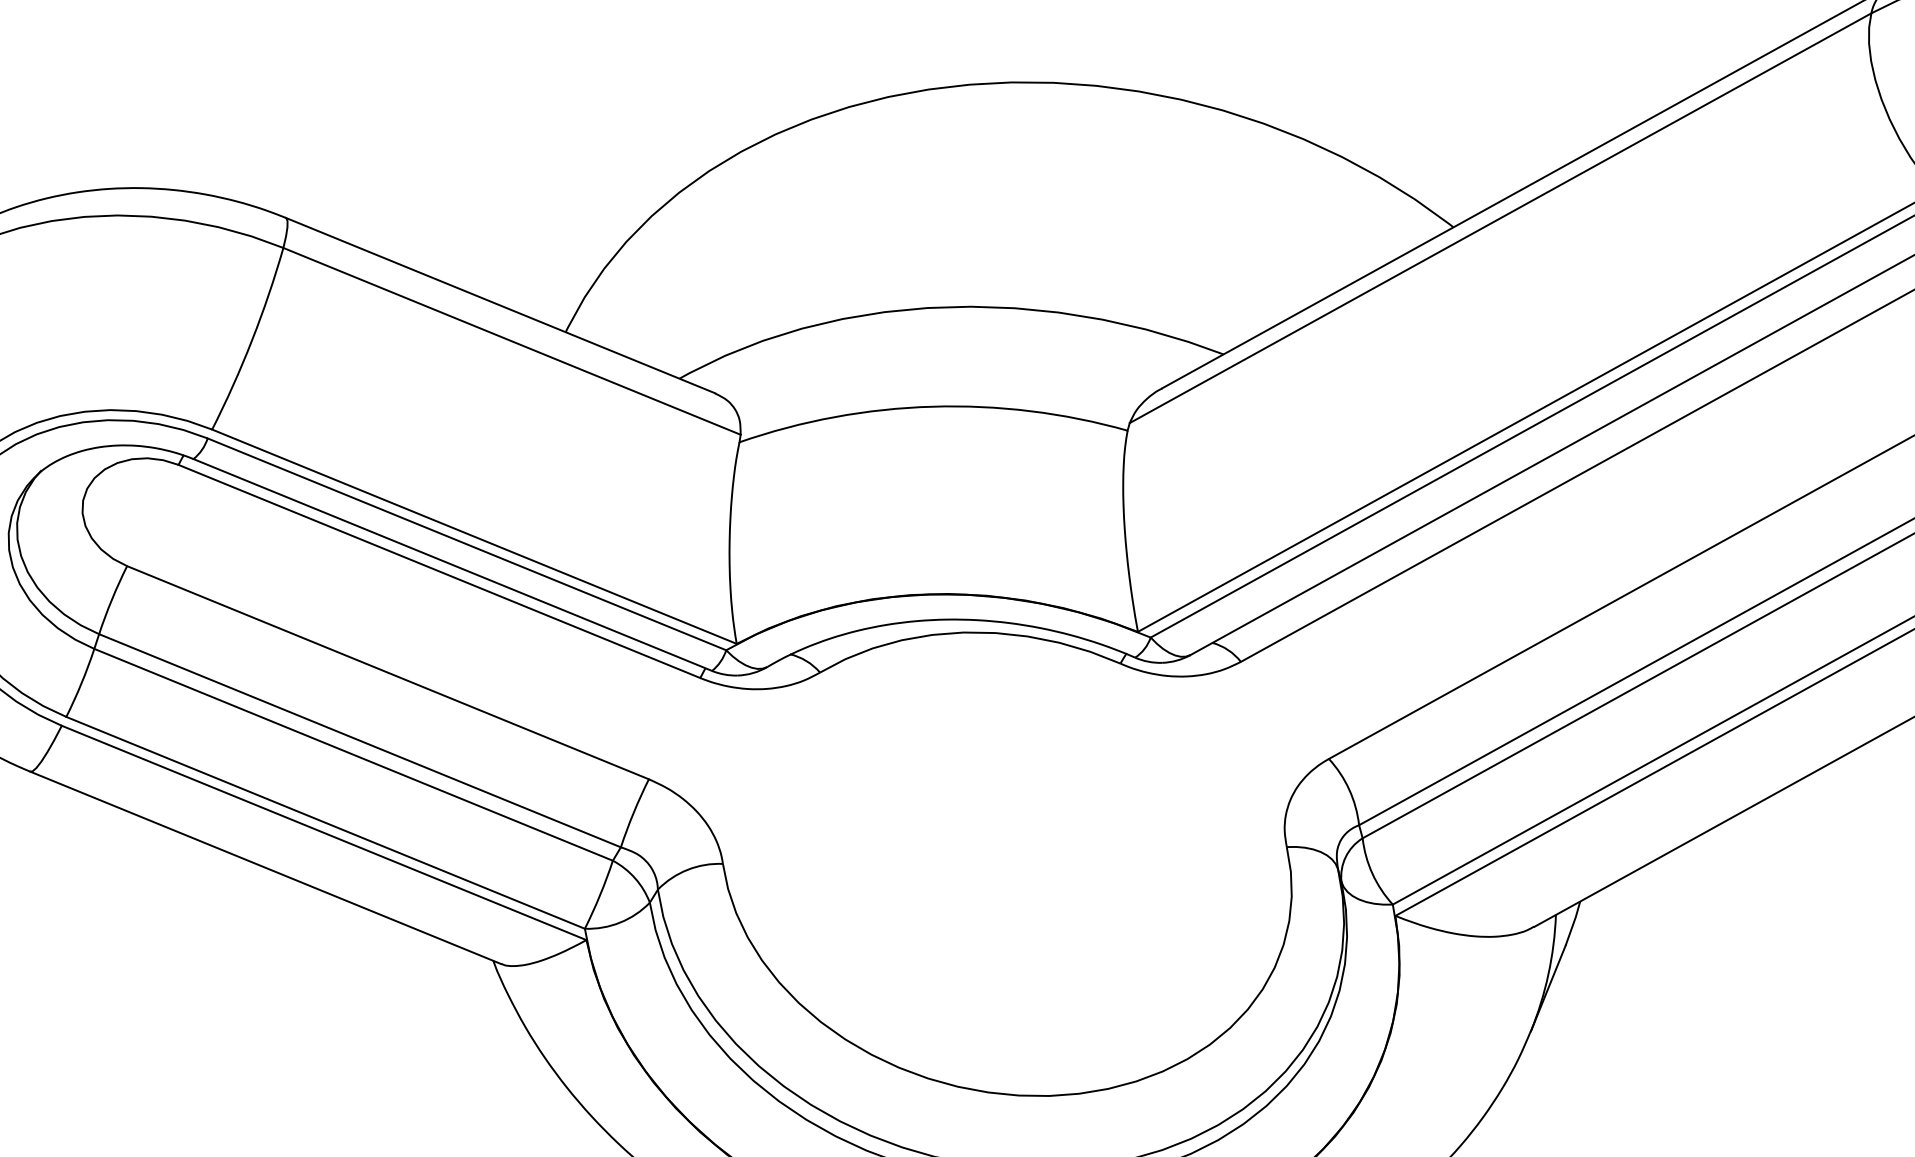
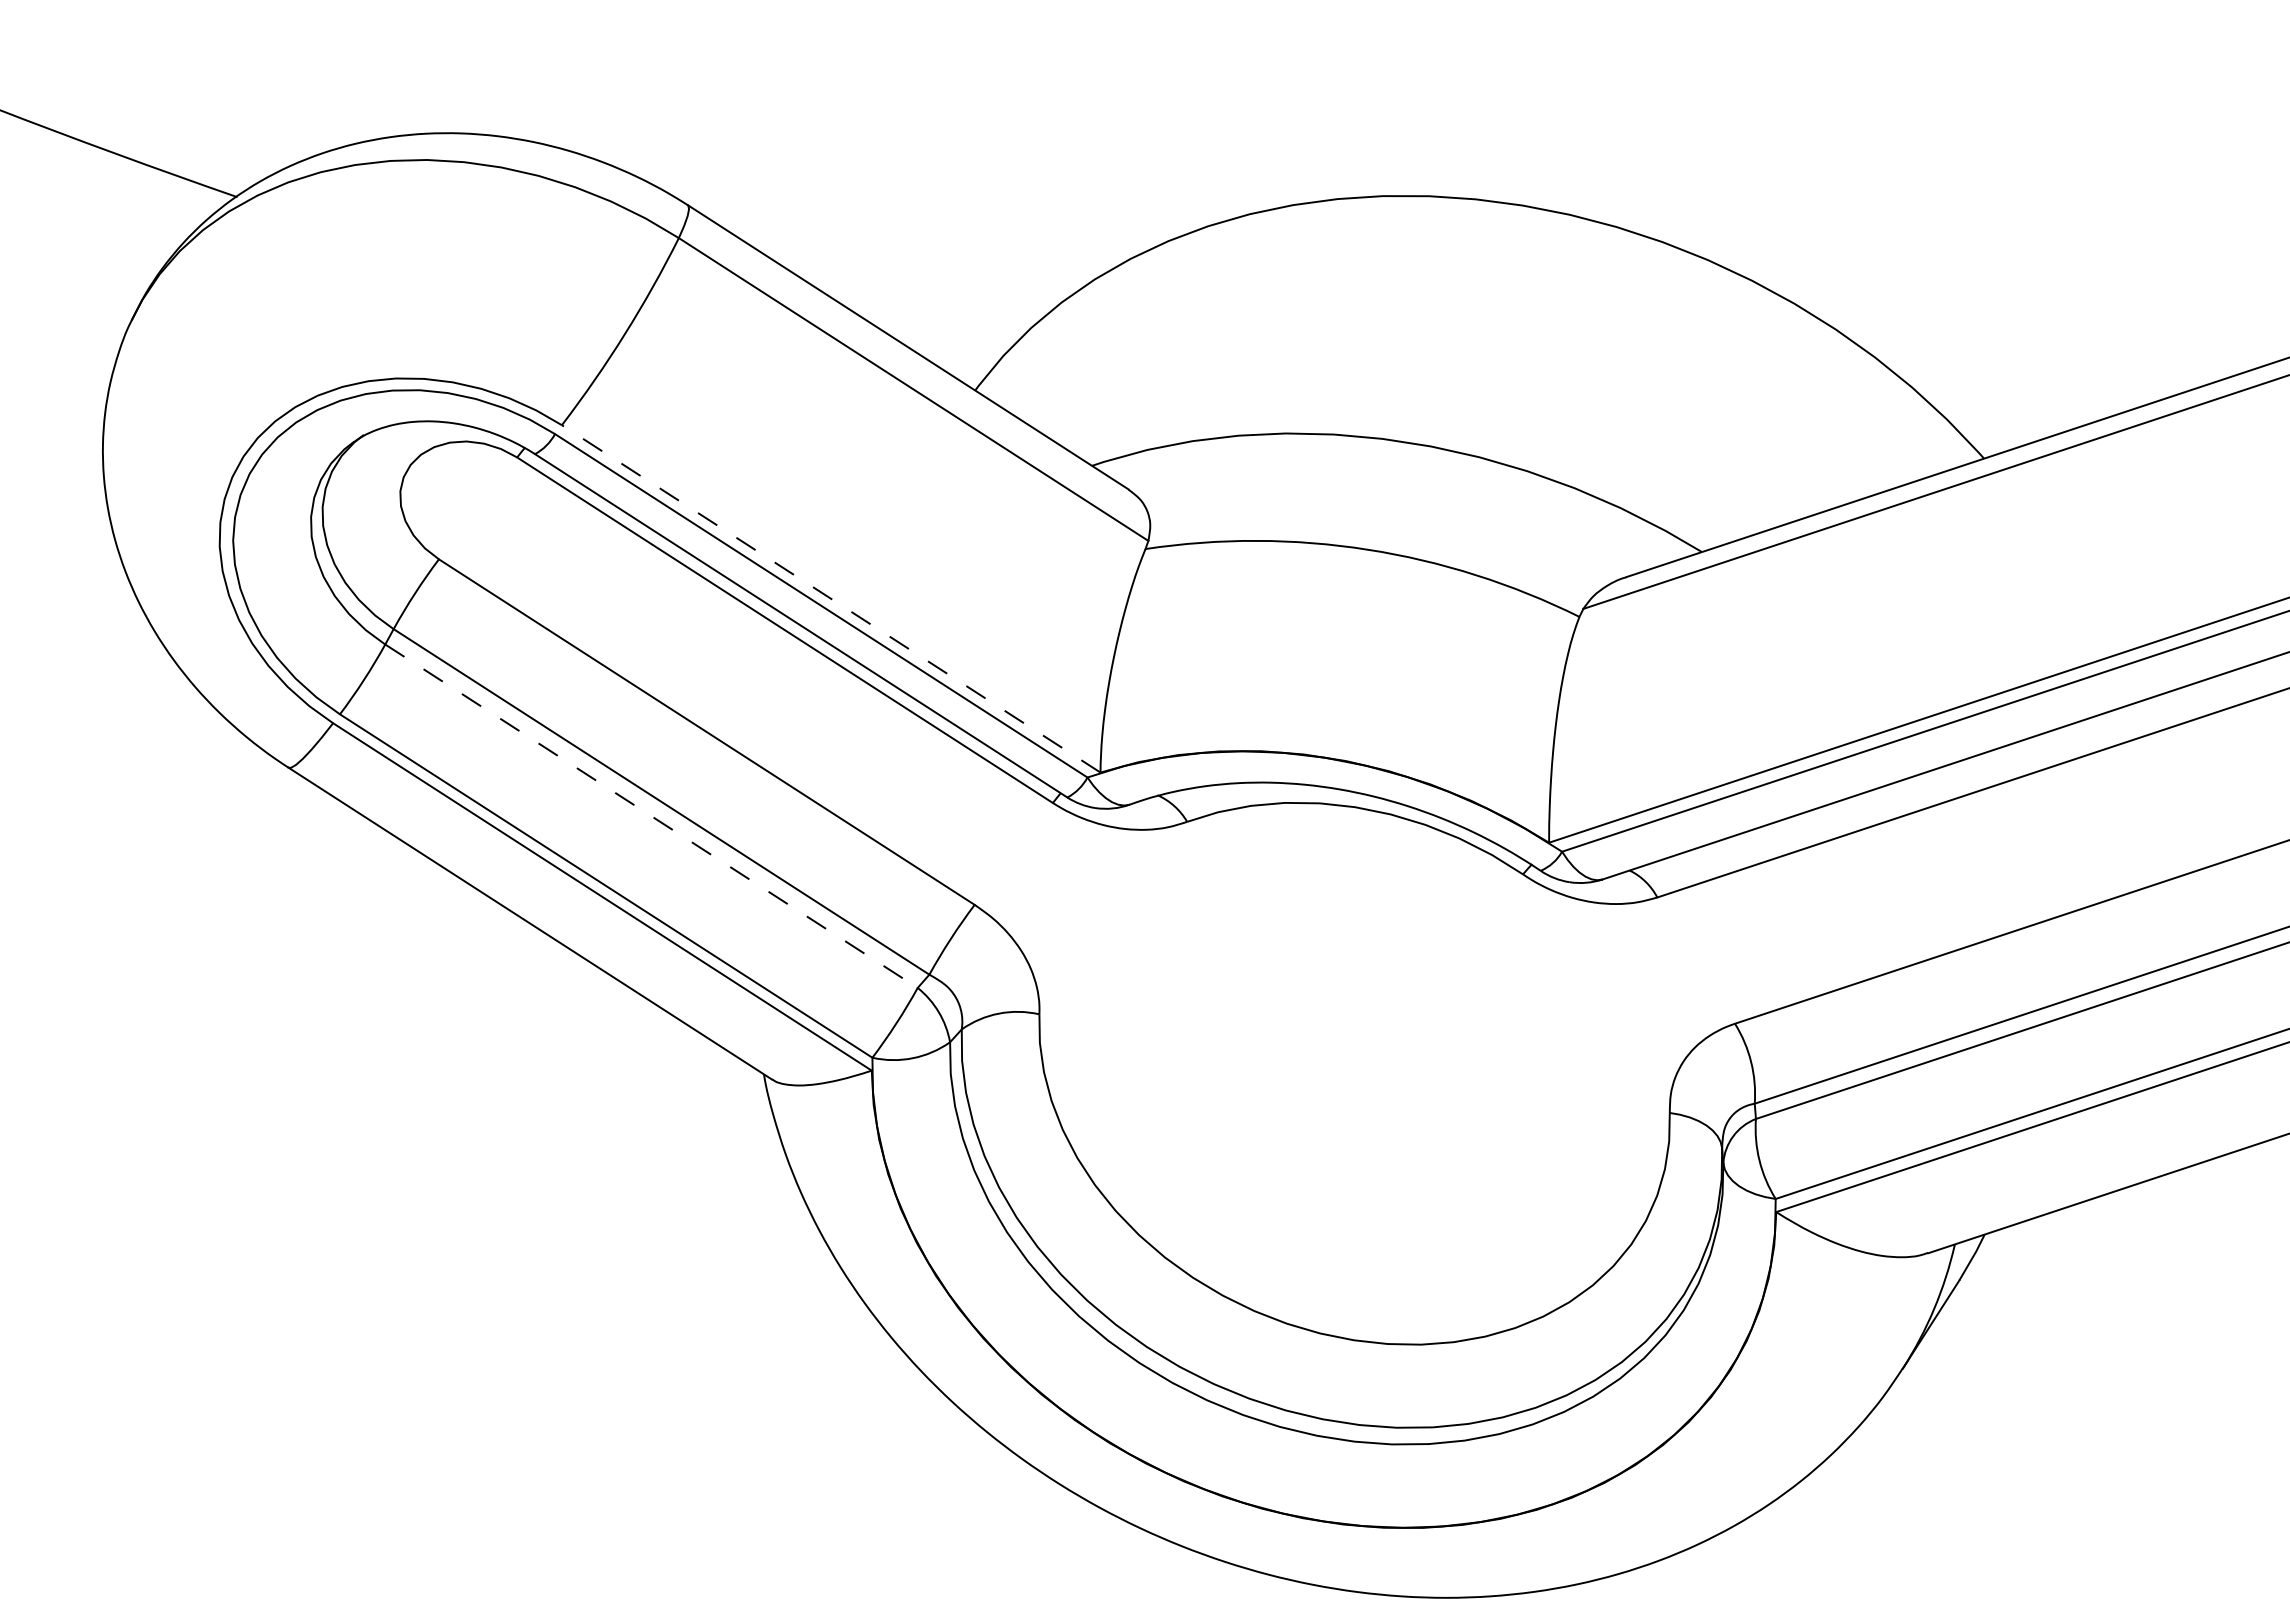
line: (473, 536) -> (830, 598), solid -> dashed
line: (353, 755) -> (651, 816), solid -> dashed

